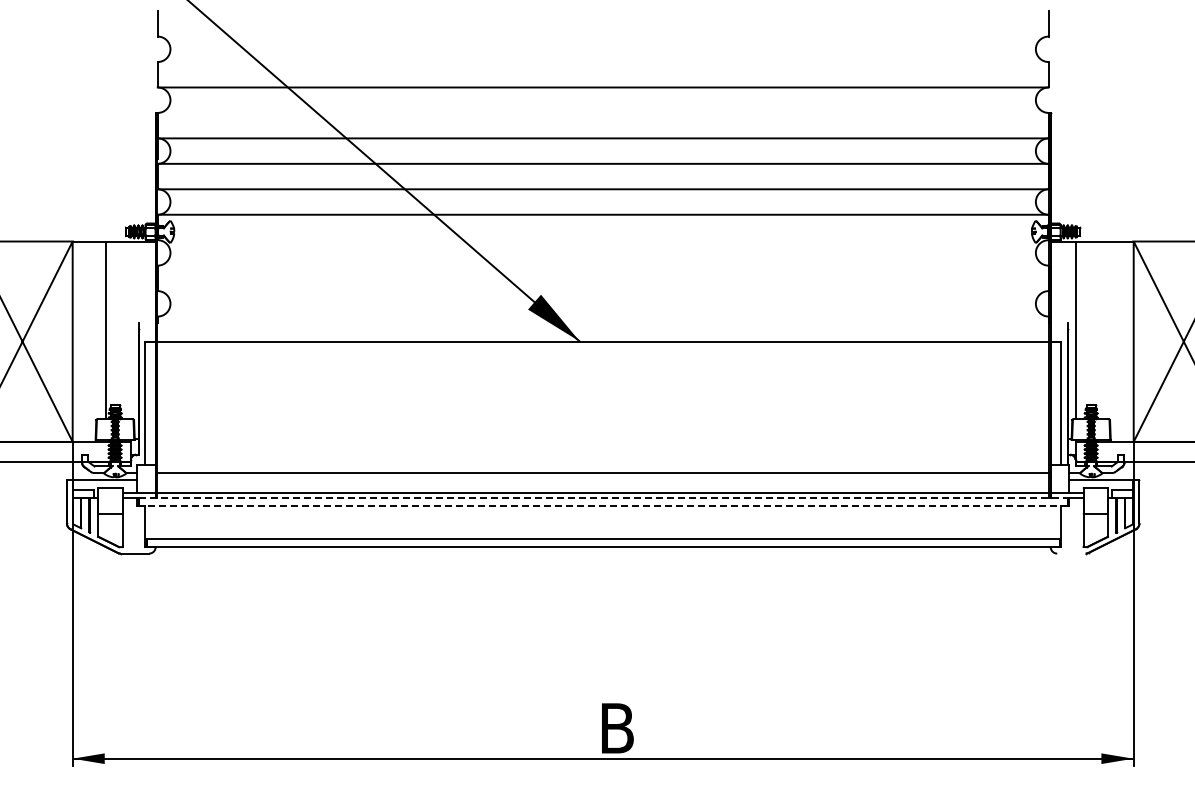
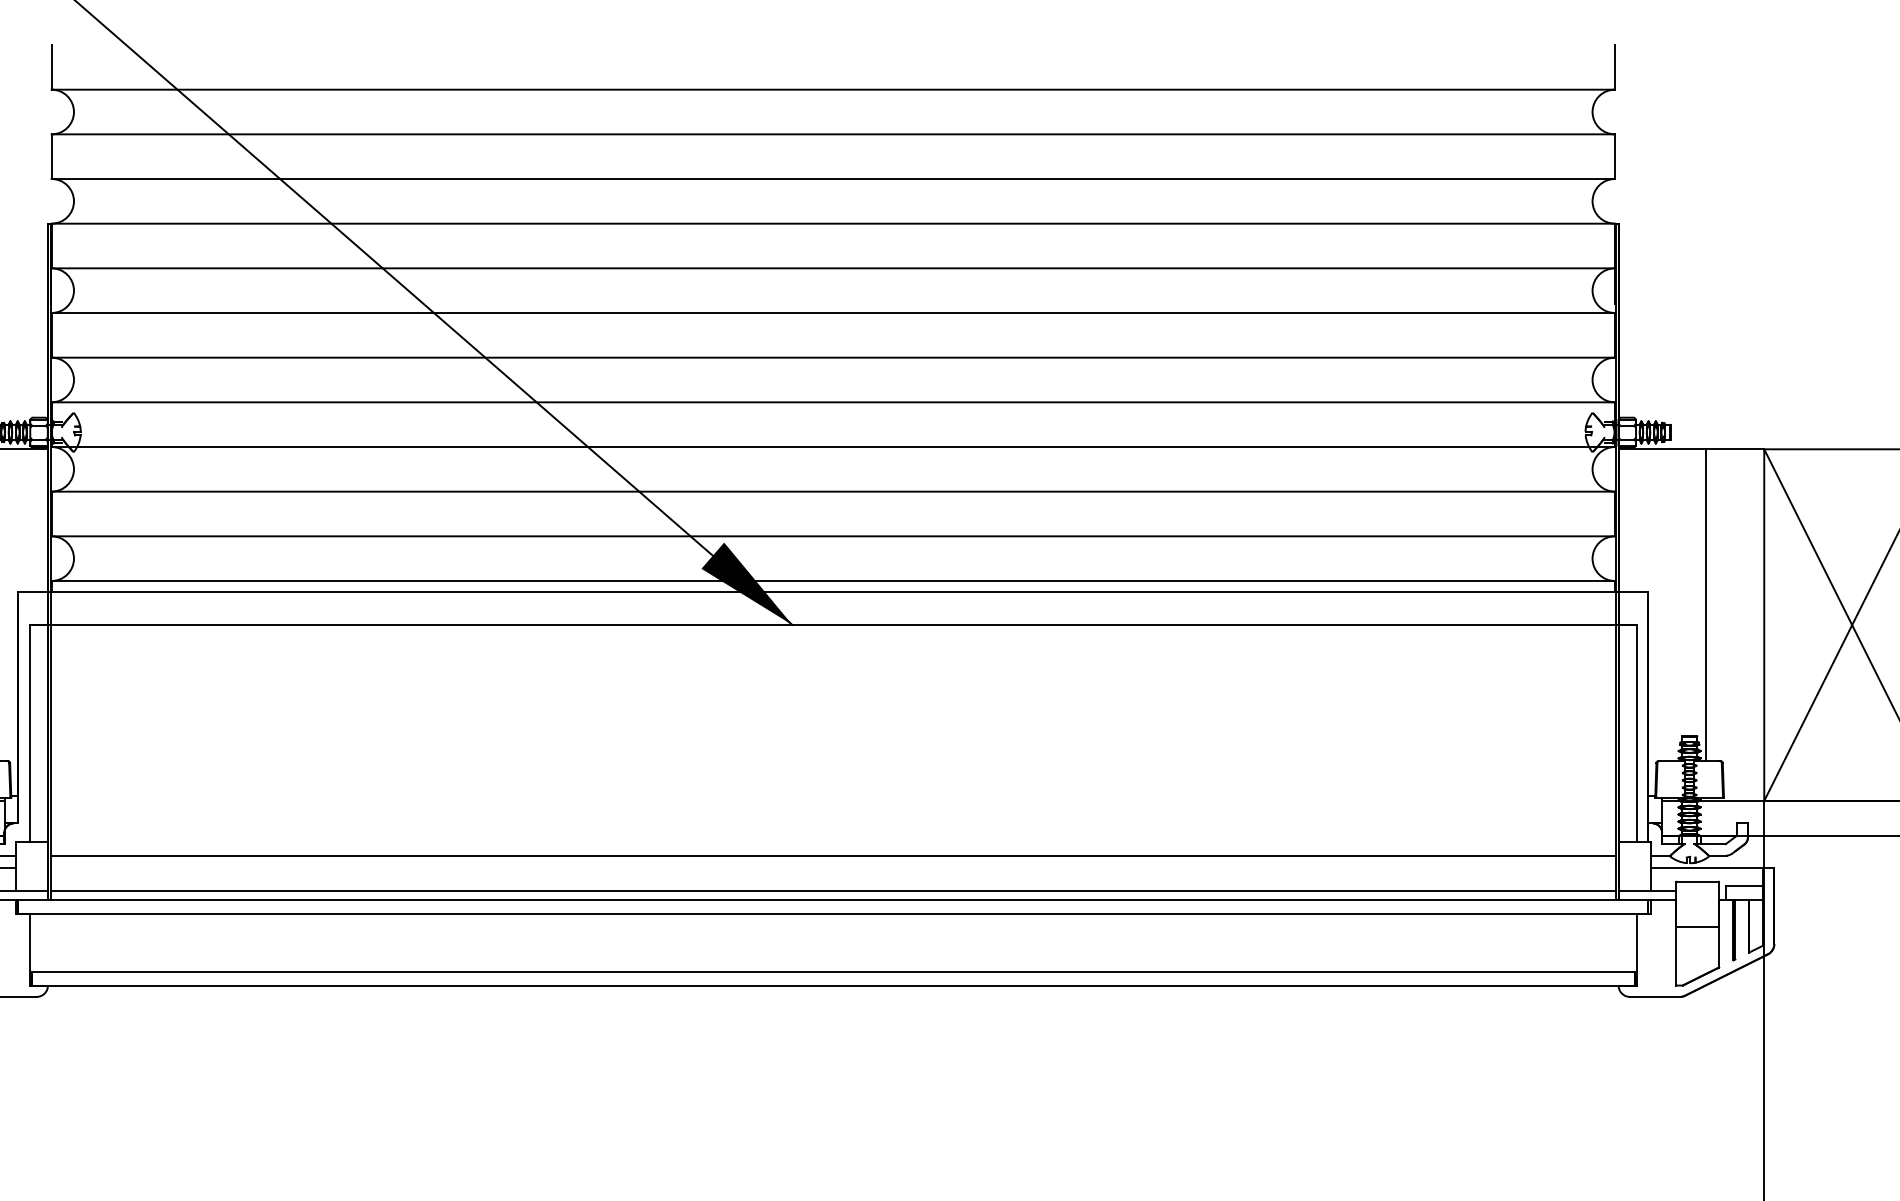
line: (602, 36) -> (832, 89), added
line: (602, 62) -> (832, 135), added
line: (602, 112) -> (832, 222), added
line: (602, 240) -> (832, 447), added
line: (602, 265) -> (832, 491), added
line: (602, 291) -> (832, 537), added
line: (602, 316) -> (832, 580), added
line: (602, 322) -> (832, 591), added
line: (1076, 330) -> (1705, 605), moved
line: (603, 498) -> (833, 900), dashed -> solid
line: (602, 506) -> (832, 914), dashed -> solid
line: (1071, 553) -> (1655, 996), added

